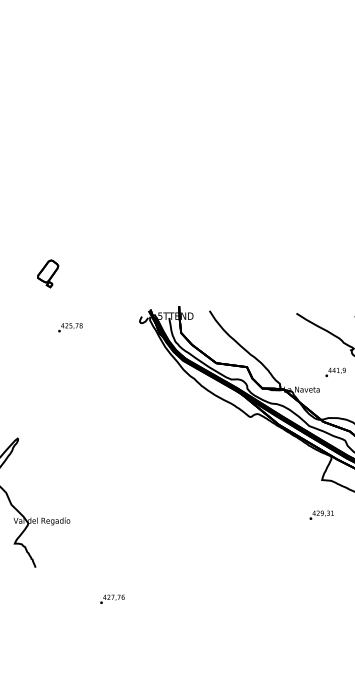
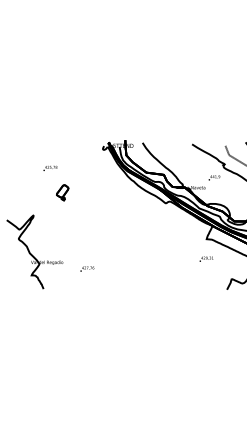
part: (47, 273) -> (62, 192), moved
text: (70, 326) -> (50, 167), moved
text: (112, 598) -> (87, 268), moved

